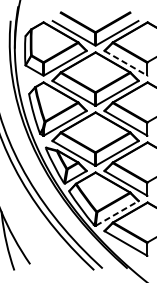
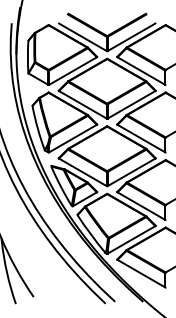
line: (126, 63) -> (141, 71), dashed -> solid
line: (118, 213) -> (132, 239), dashed -> solid

